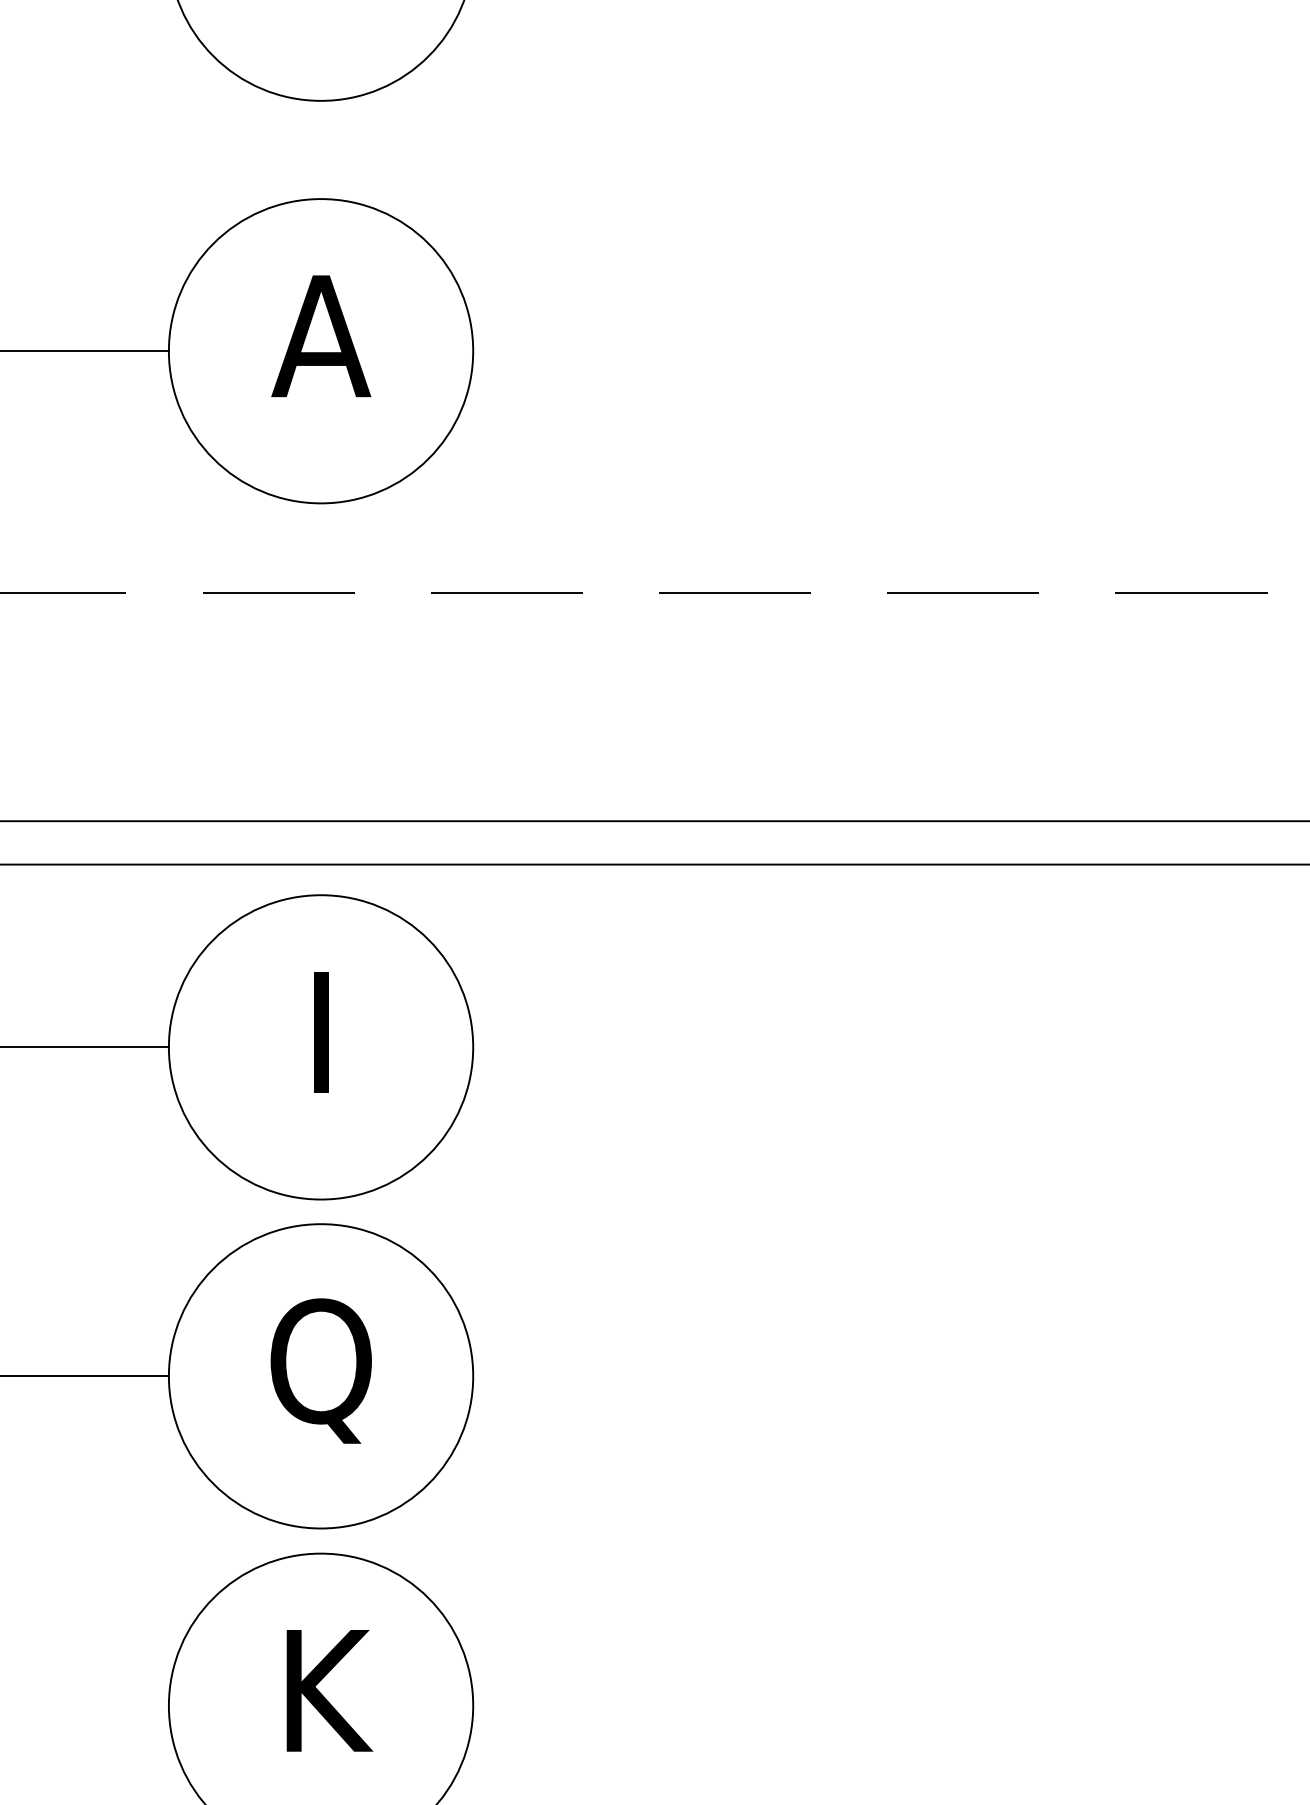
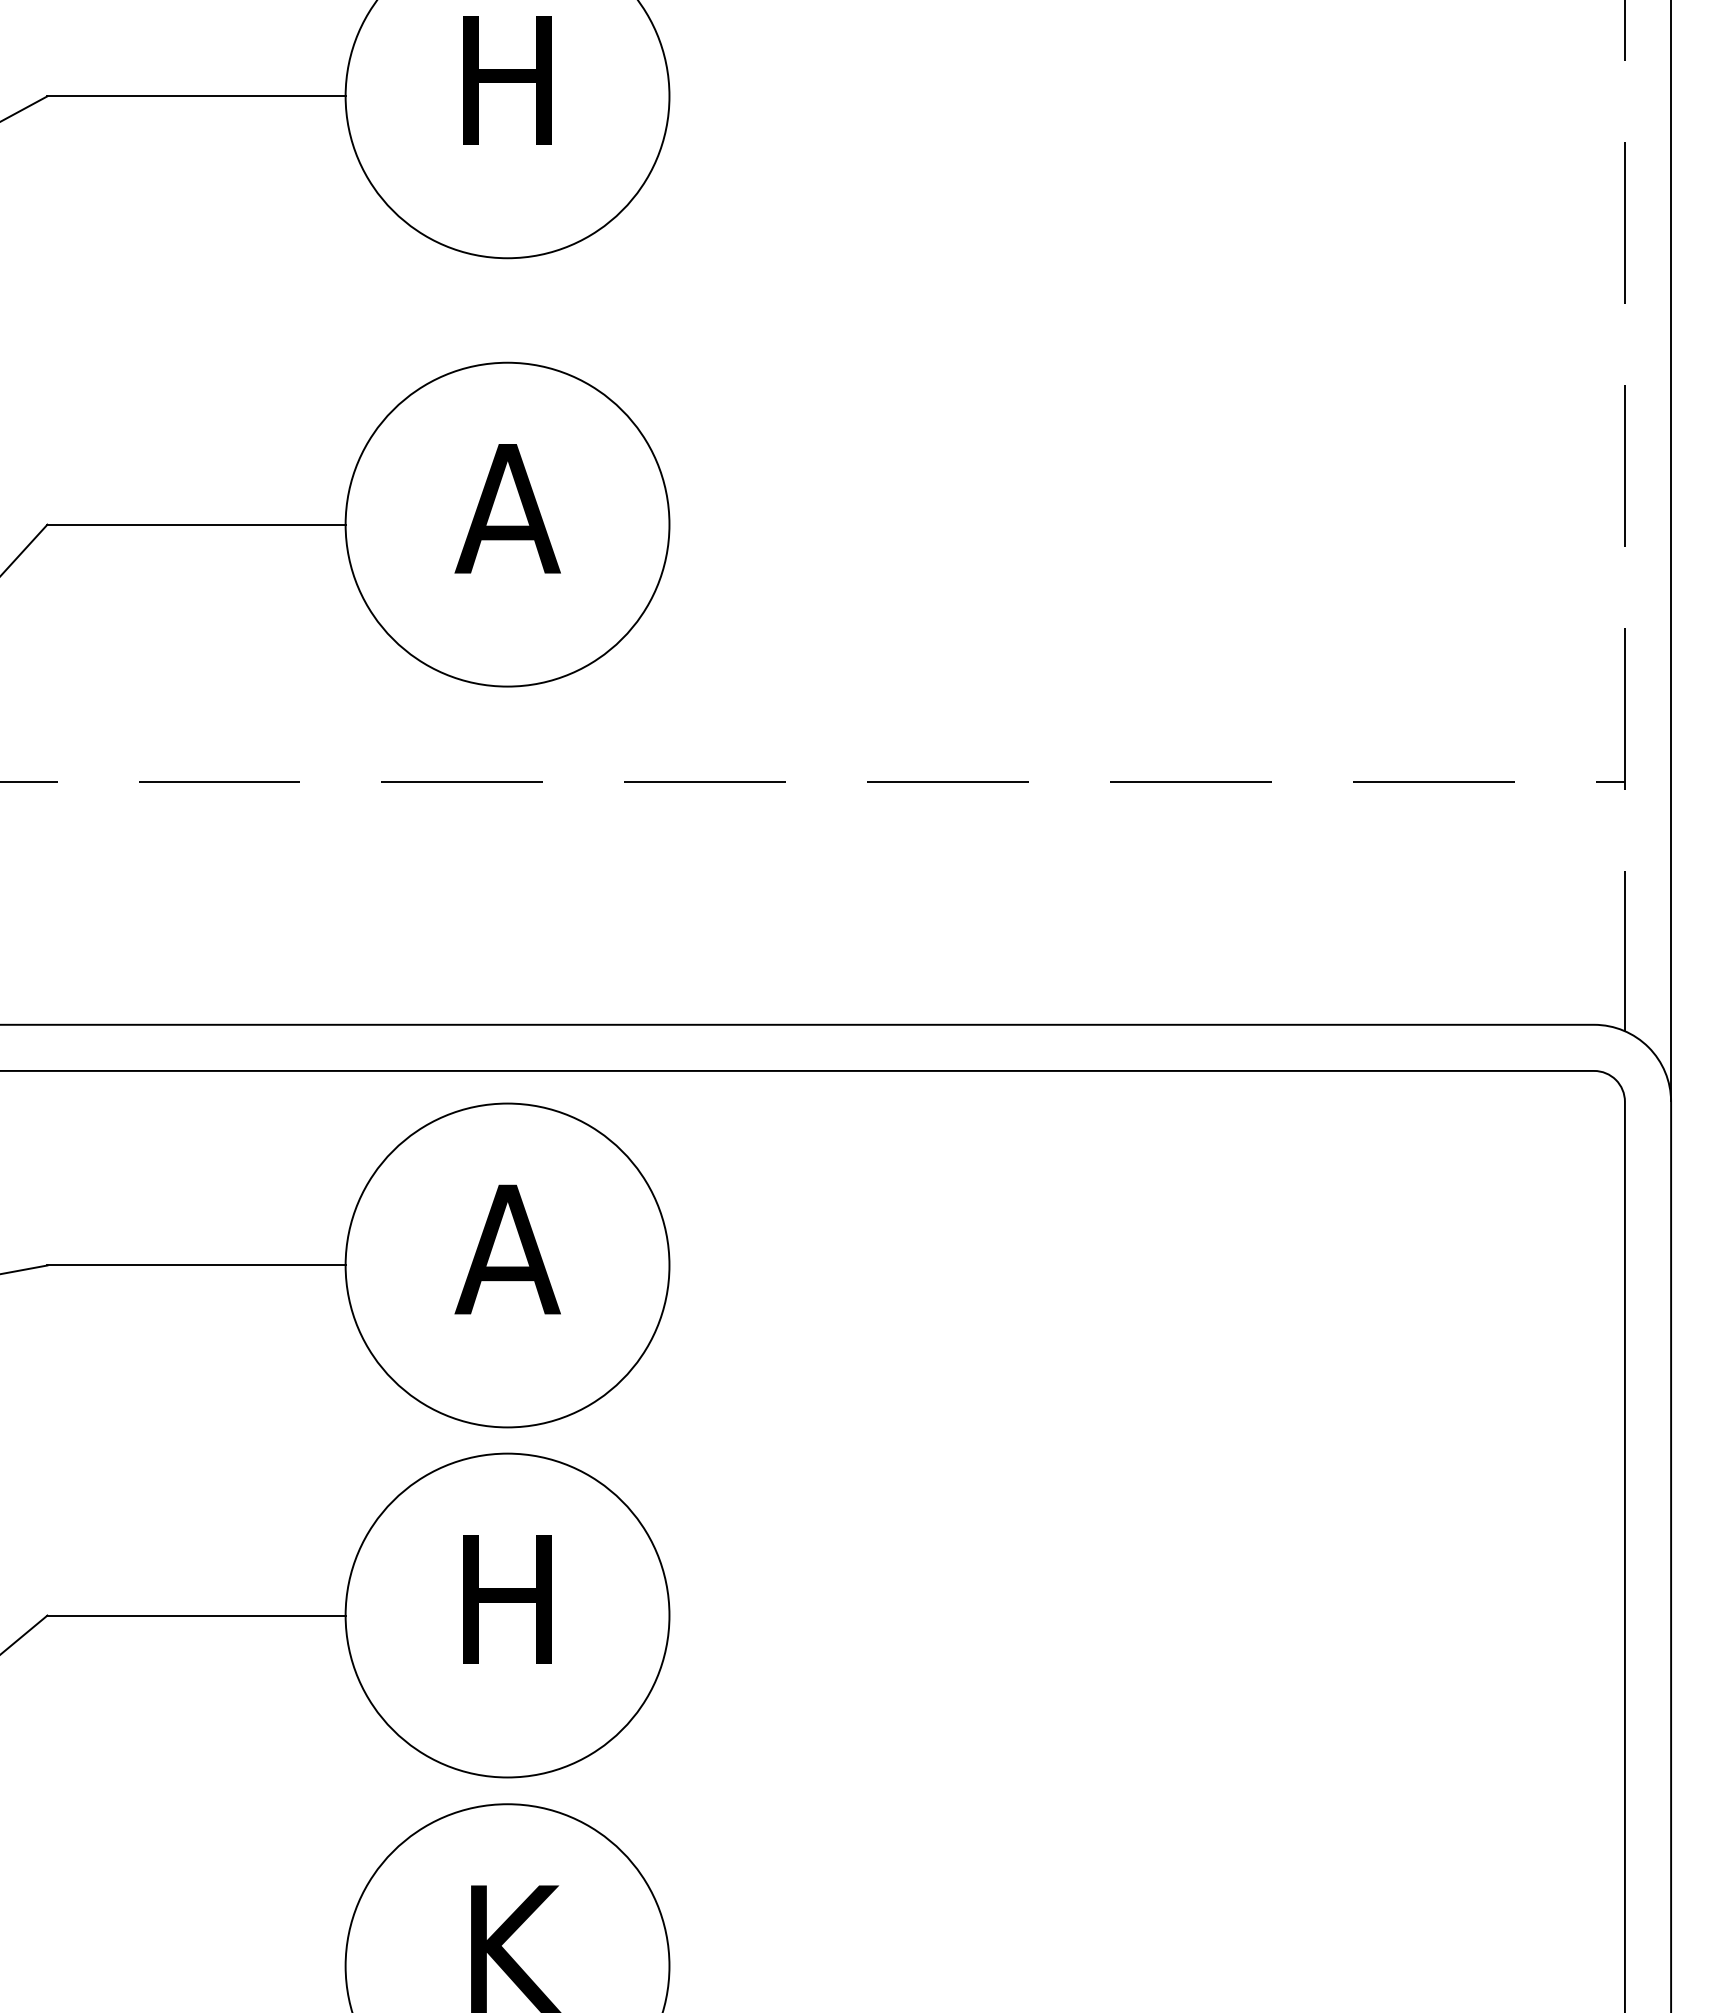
text: (321, 1032) -> (507, 1249), I -> A
text: (321, 1370) -> (507, 1609), Q -> H

